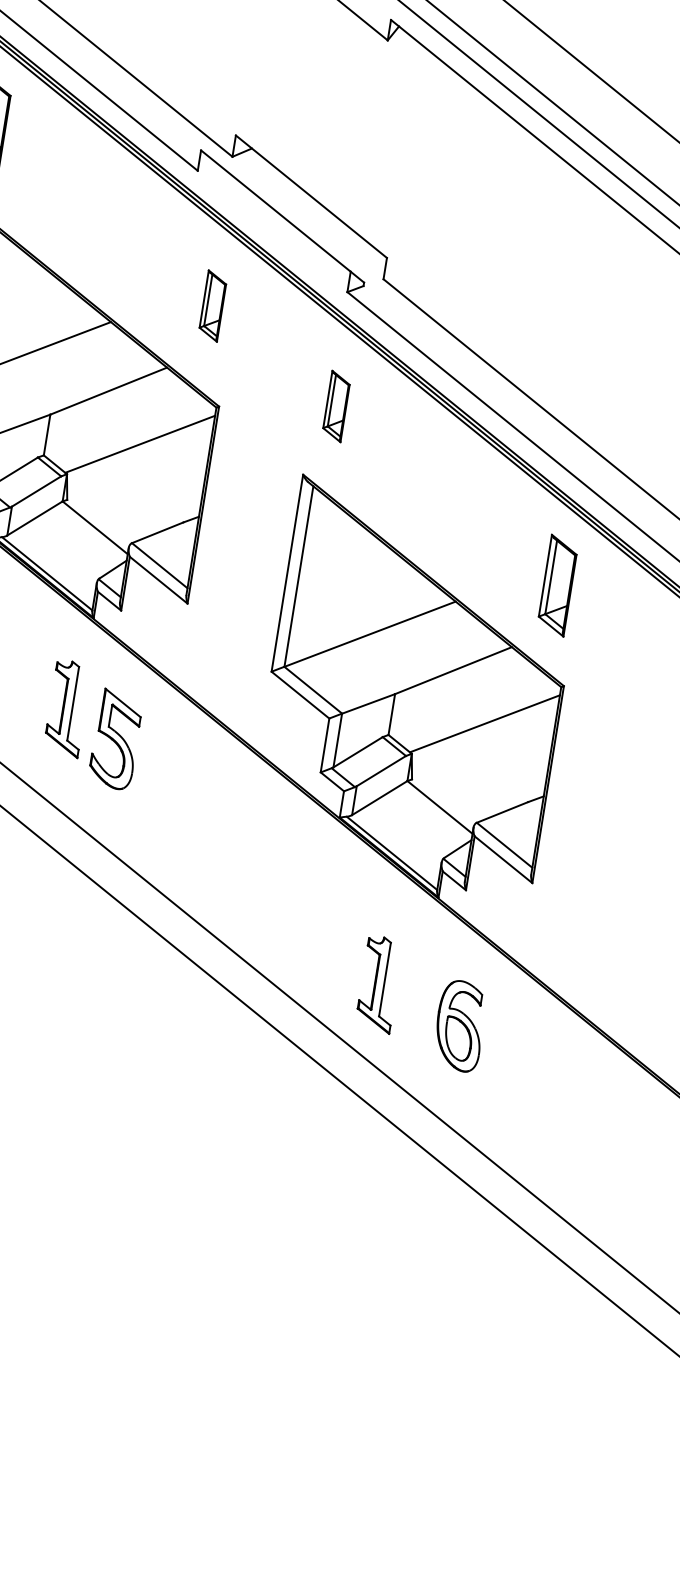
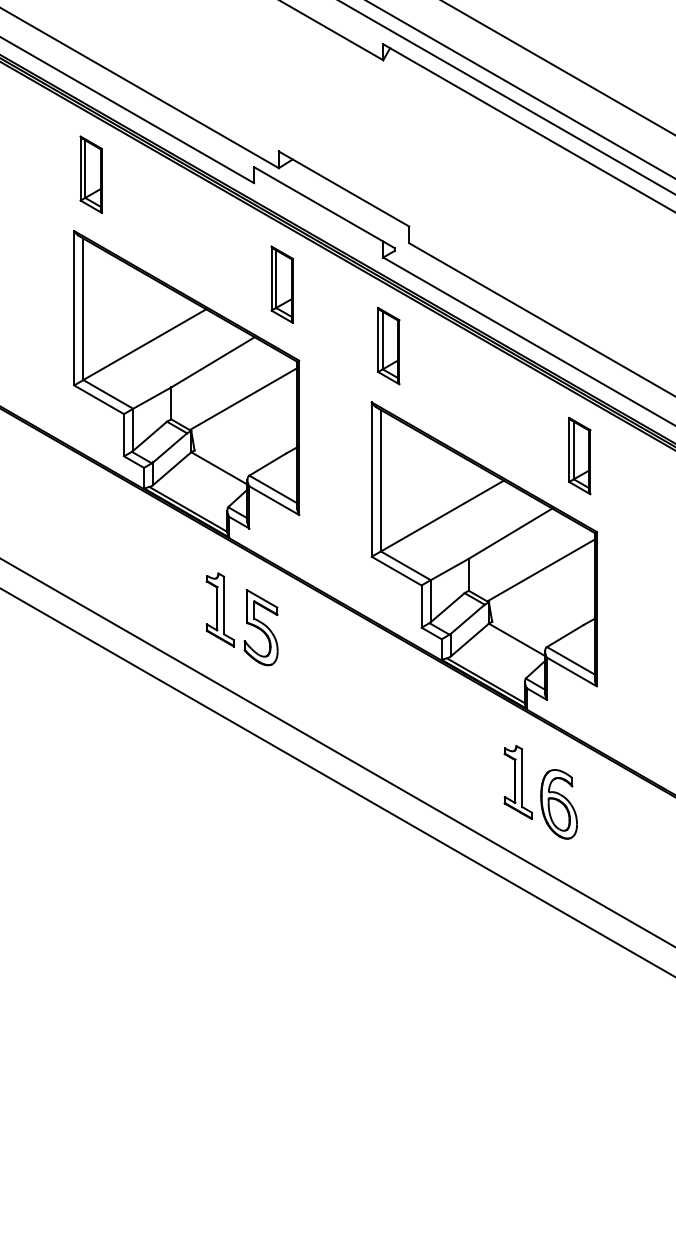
part: (212, 305) -> (281, 284), size x1.43
part: (335, 406) -> (388, 346), size x1.43
part: (378, 984) -> (517, 782), moved

